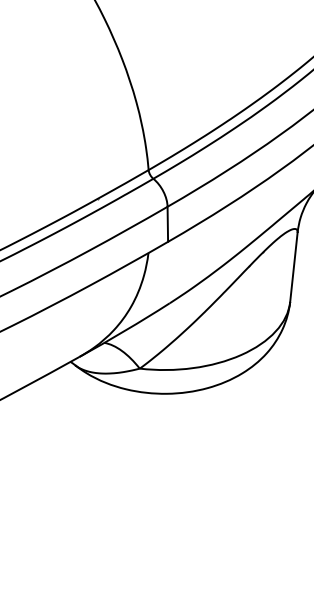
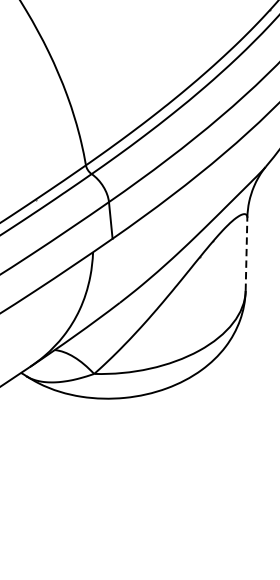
line: (293, 267) -> (246, 254), solid -> dashed

